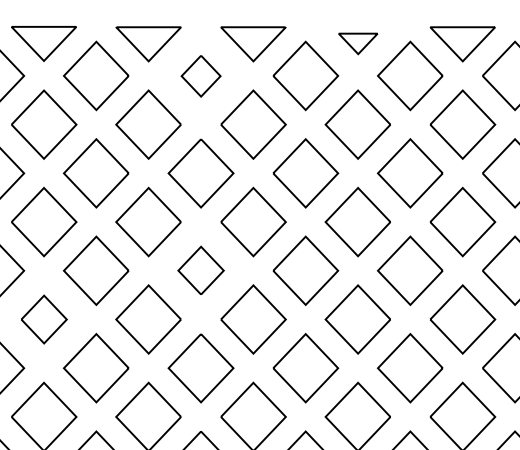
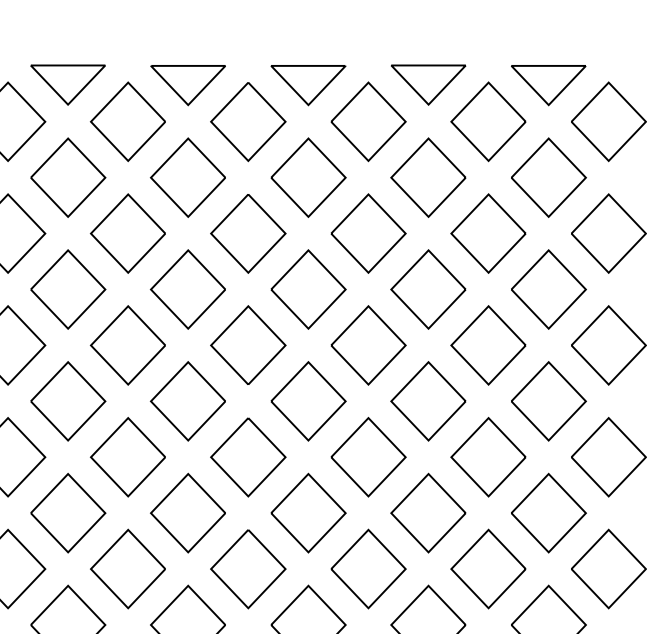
part: (358, 43) -> (428, 84), size x1.67
part: (201, 76) -> (248, 122), size x1.67
part: (201, 269) -> (248, 344), size x1.43
part: (44, 319) -> (68, 401), size x1.43

